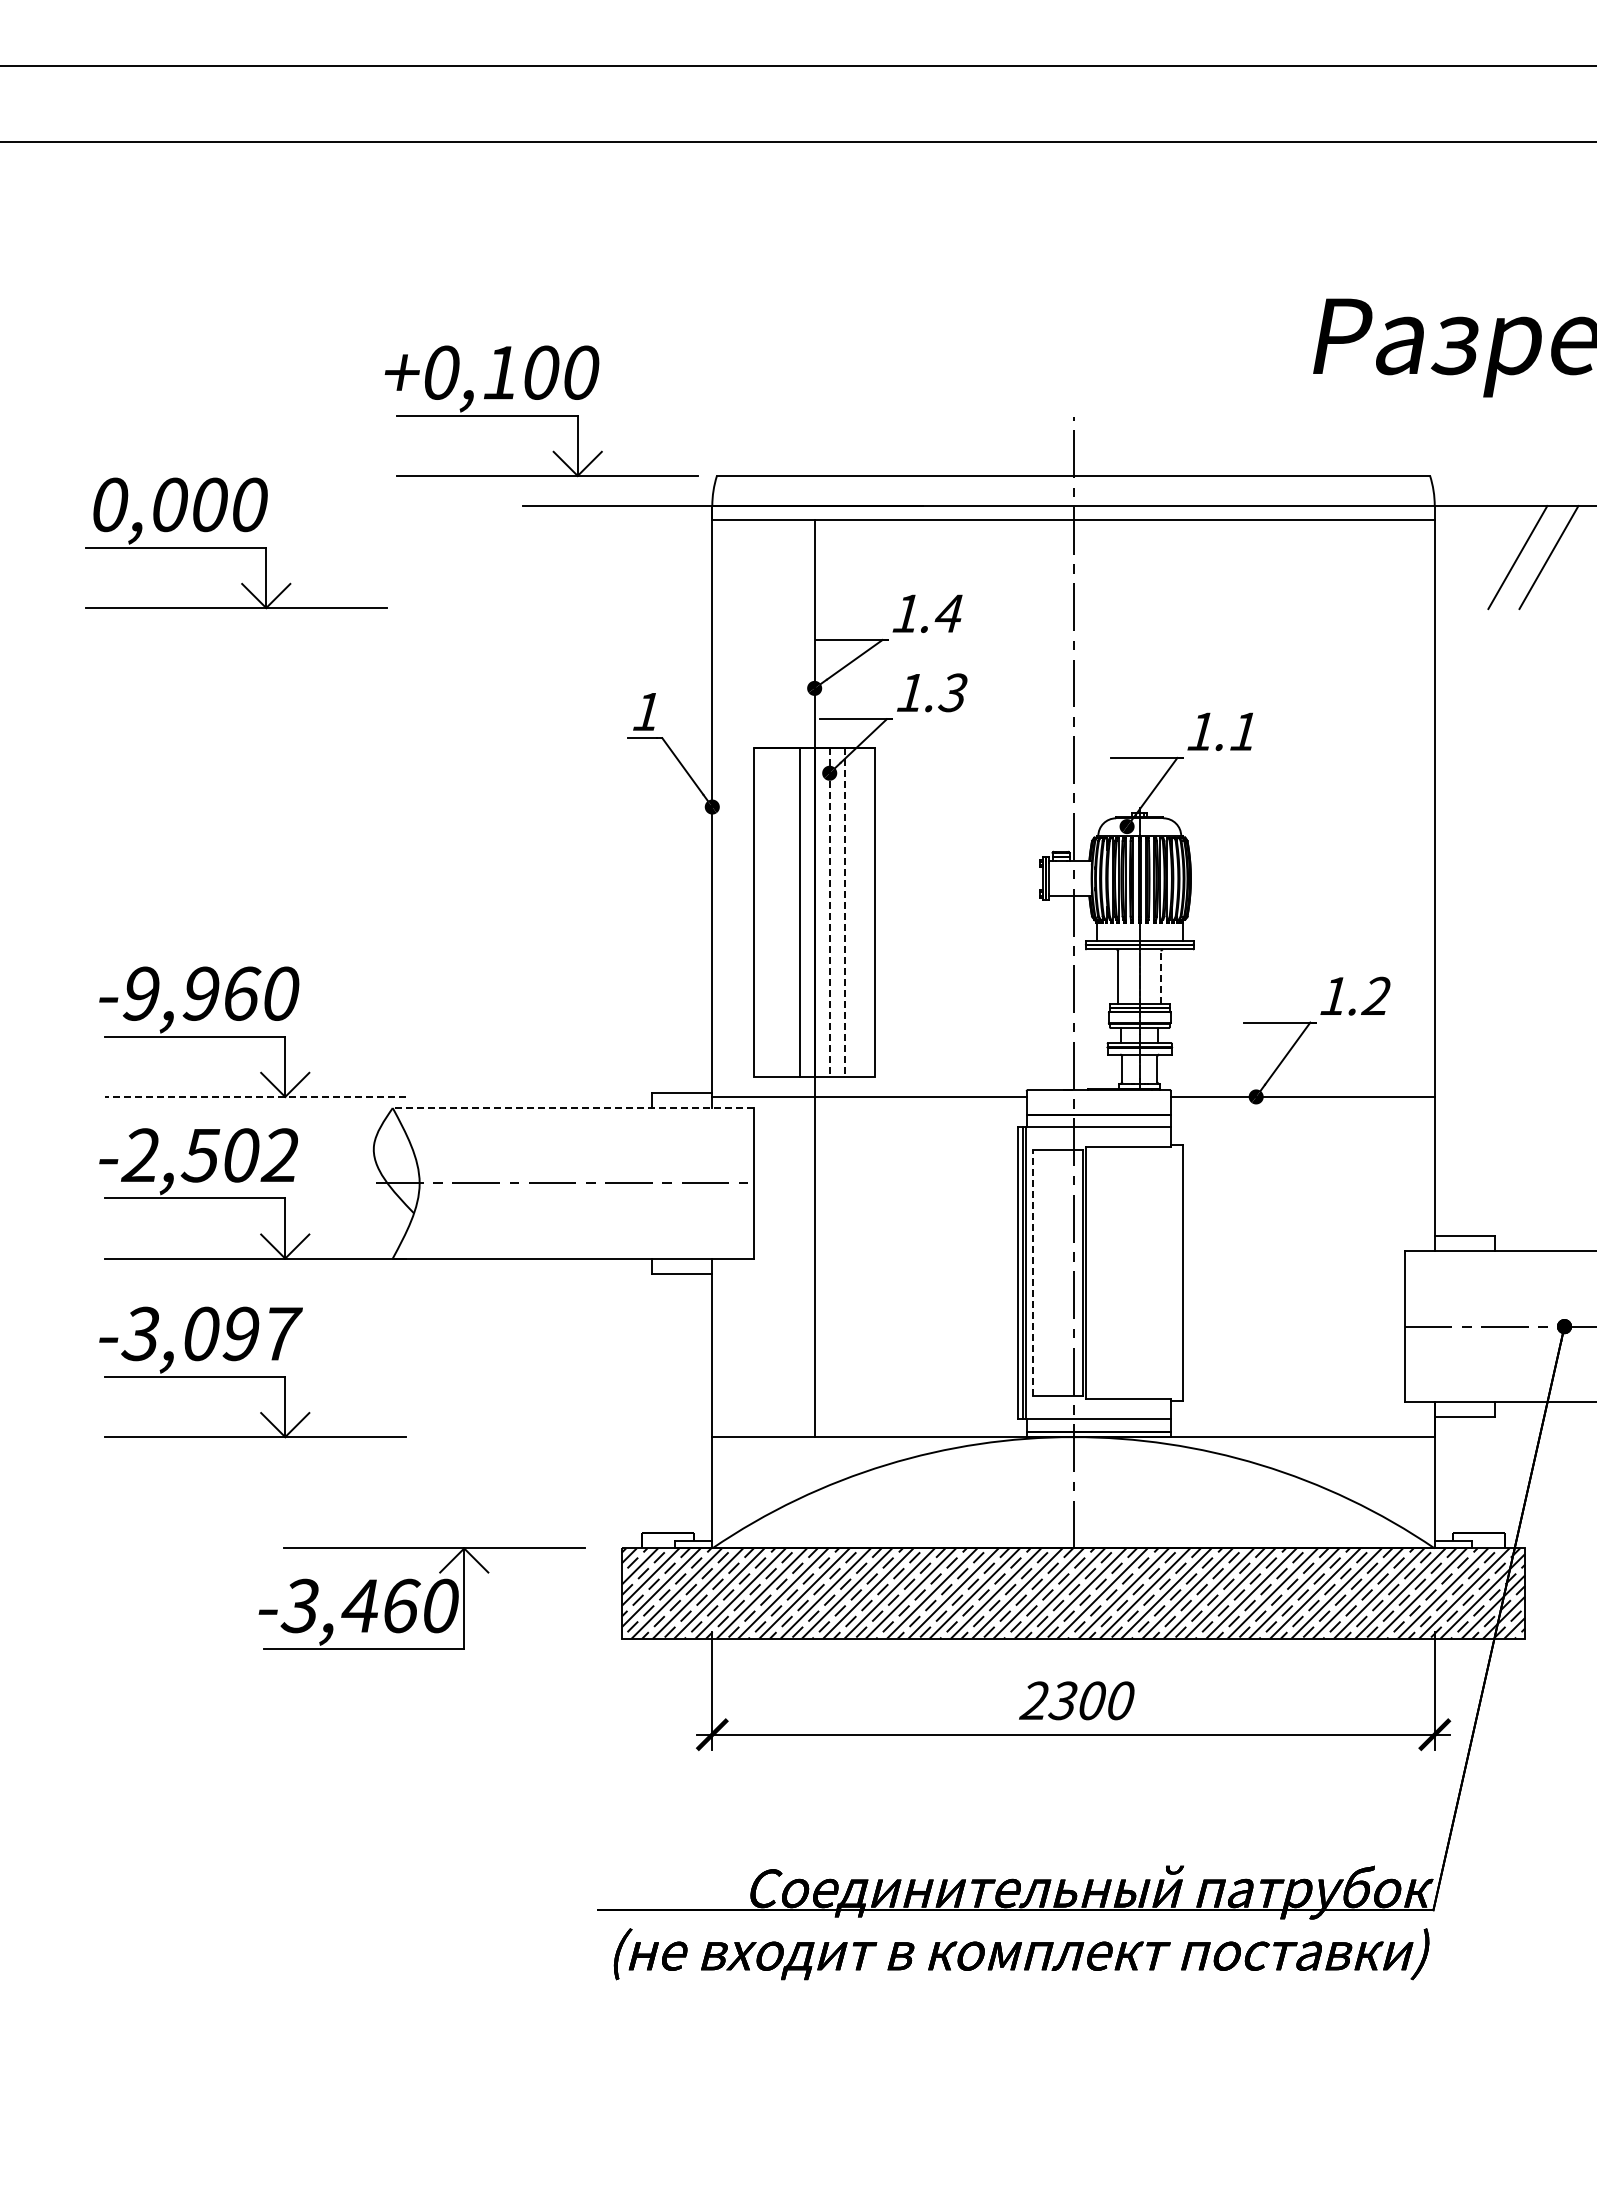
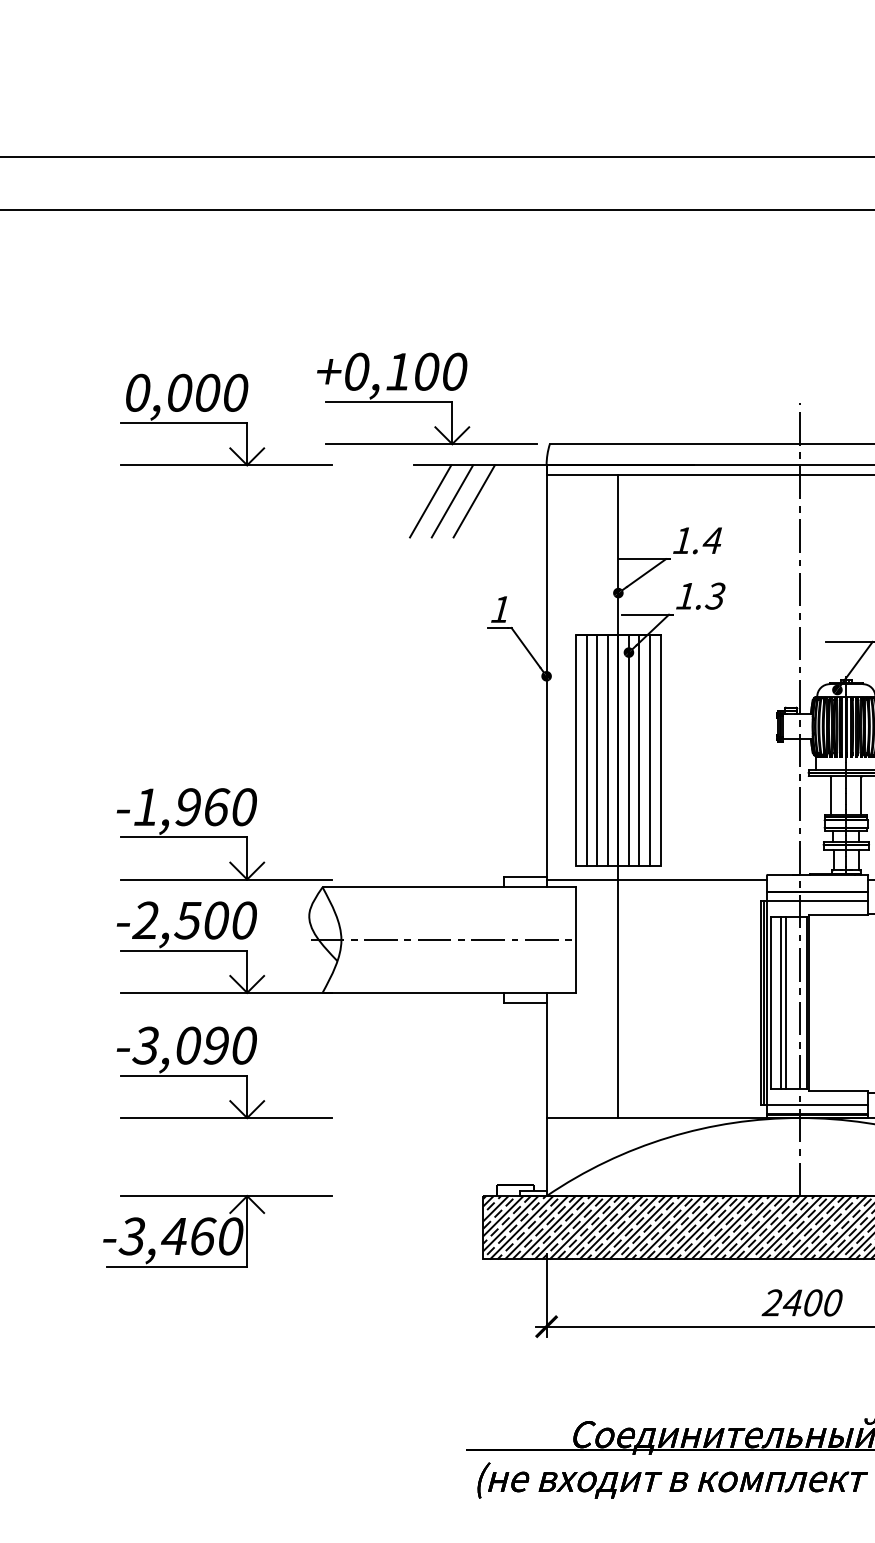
part: (236, 543) -> (226, 420), moved
line: (546, 557) -> (430, 501), added
line: (577, 557) -> (452, 501), added
line: (608, 557) -> (473, 501), added
line: (769, 912) -> (586, 750), added
line: (784, 912) -> (597, 750), added
line: (829, 912) -> (628, 750), dashed -> solid
line: (844, 912) -> (639, 750), dashed -> solid
line: (859, 912) -> (649, 750), added
line: (1161, 977) -> (861, 795), dashed -> solid
text: (140, 993) -> (145, 807), -9,960 -> -1,960
line: (255, 1096) -> (226, 879), dashed -> solid
line: (573, 1108) -> (449, 887), dashed -> solid
text: (279, 1155) -> (243, 920), -2,502 -> -2,500
line: (1032, 1273) -> (771, 1003), dashed -> solid
line: (1046, 1273) -> (780, 1003), added
line: (1054, 1273) -> (786, 1003), added
text: (283, 1333) -> (245, 1045), -3,097 -> -3,090
part: (421, 1598) -> (217, 1231), moved
text: (1062, 1700) -> (792, 1302), 2300 -> 2400

